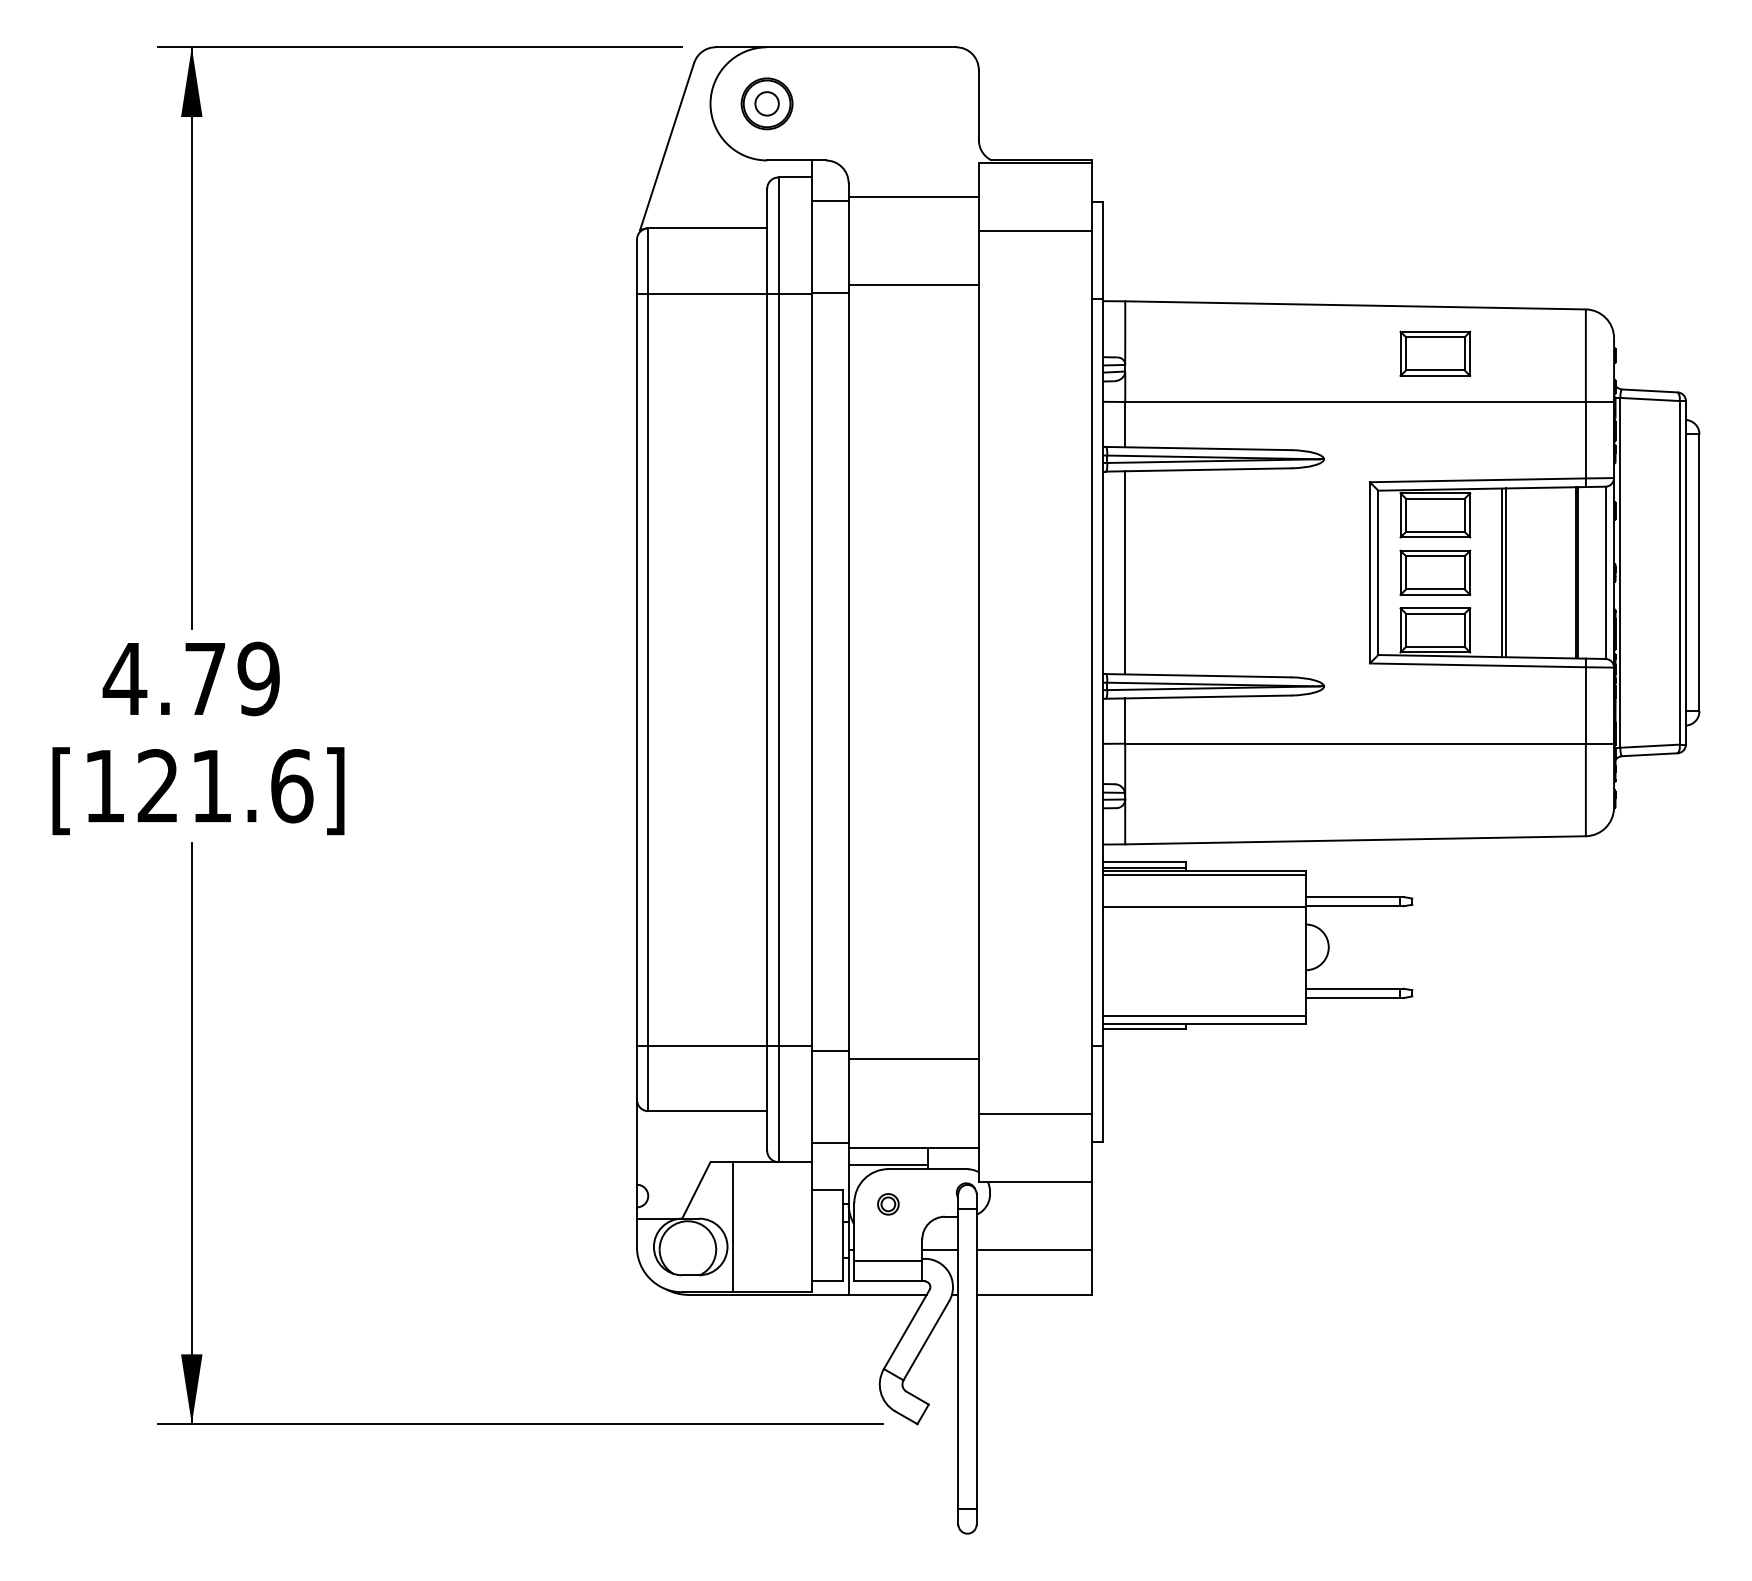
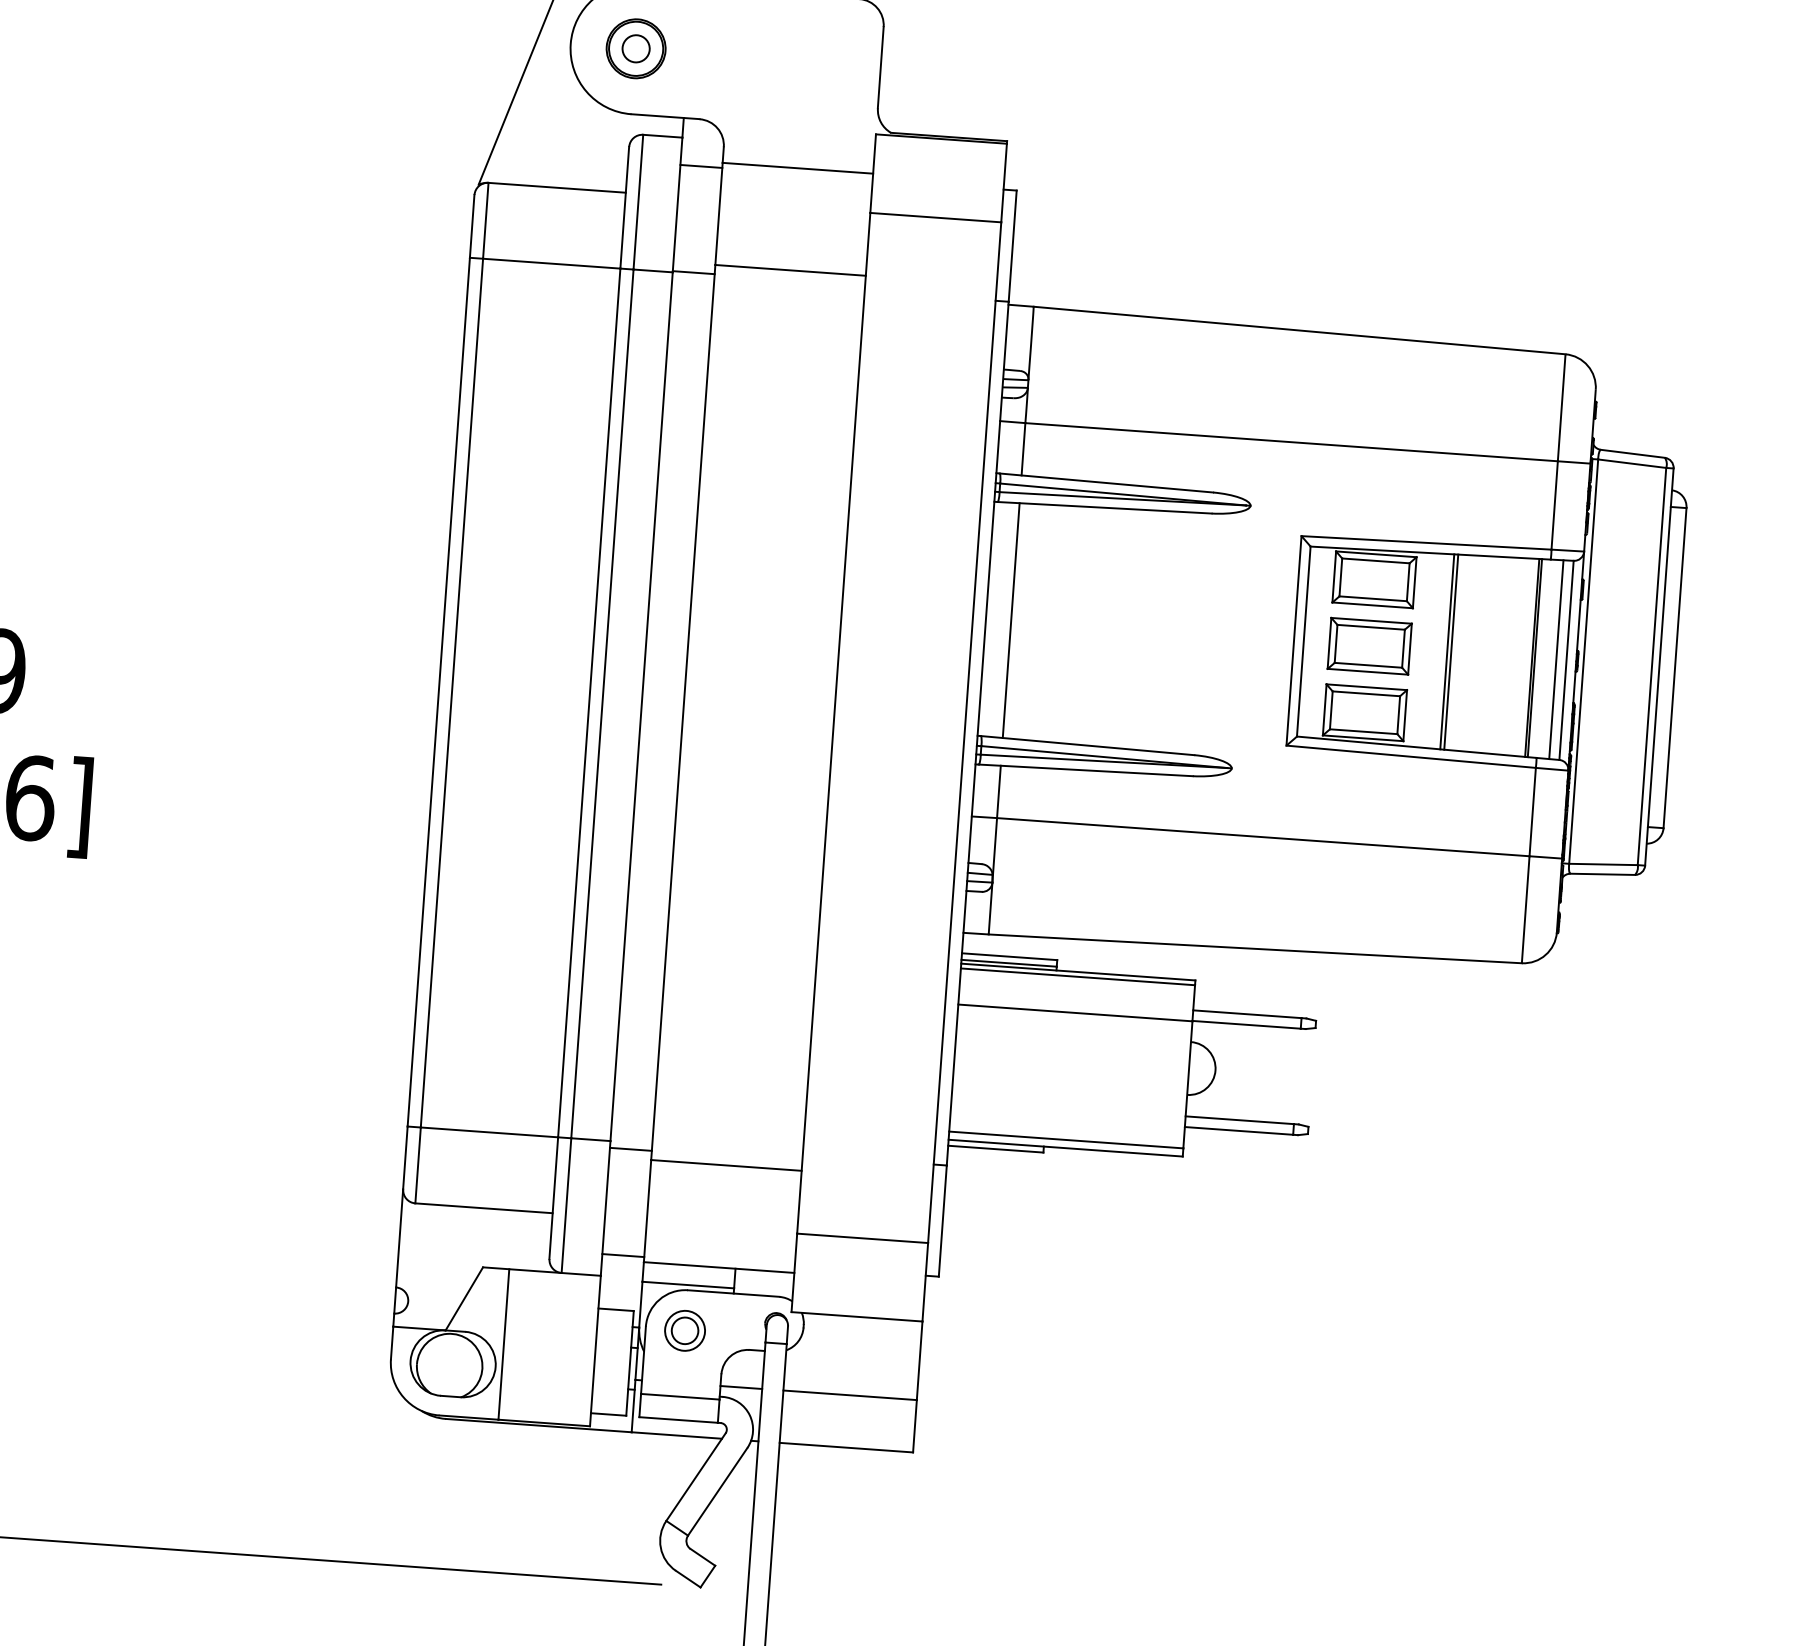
part: (1435, 353) -> (1388, 392), removed
line: (1596, 572) -> (1556, 659), added
part: (888, 1204) -> (685, 1331), size x1.67

